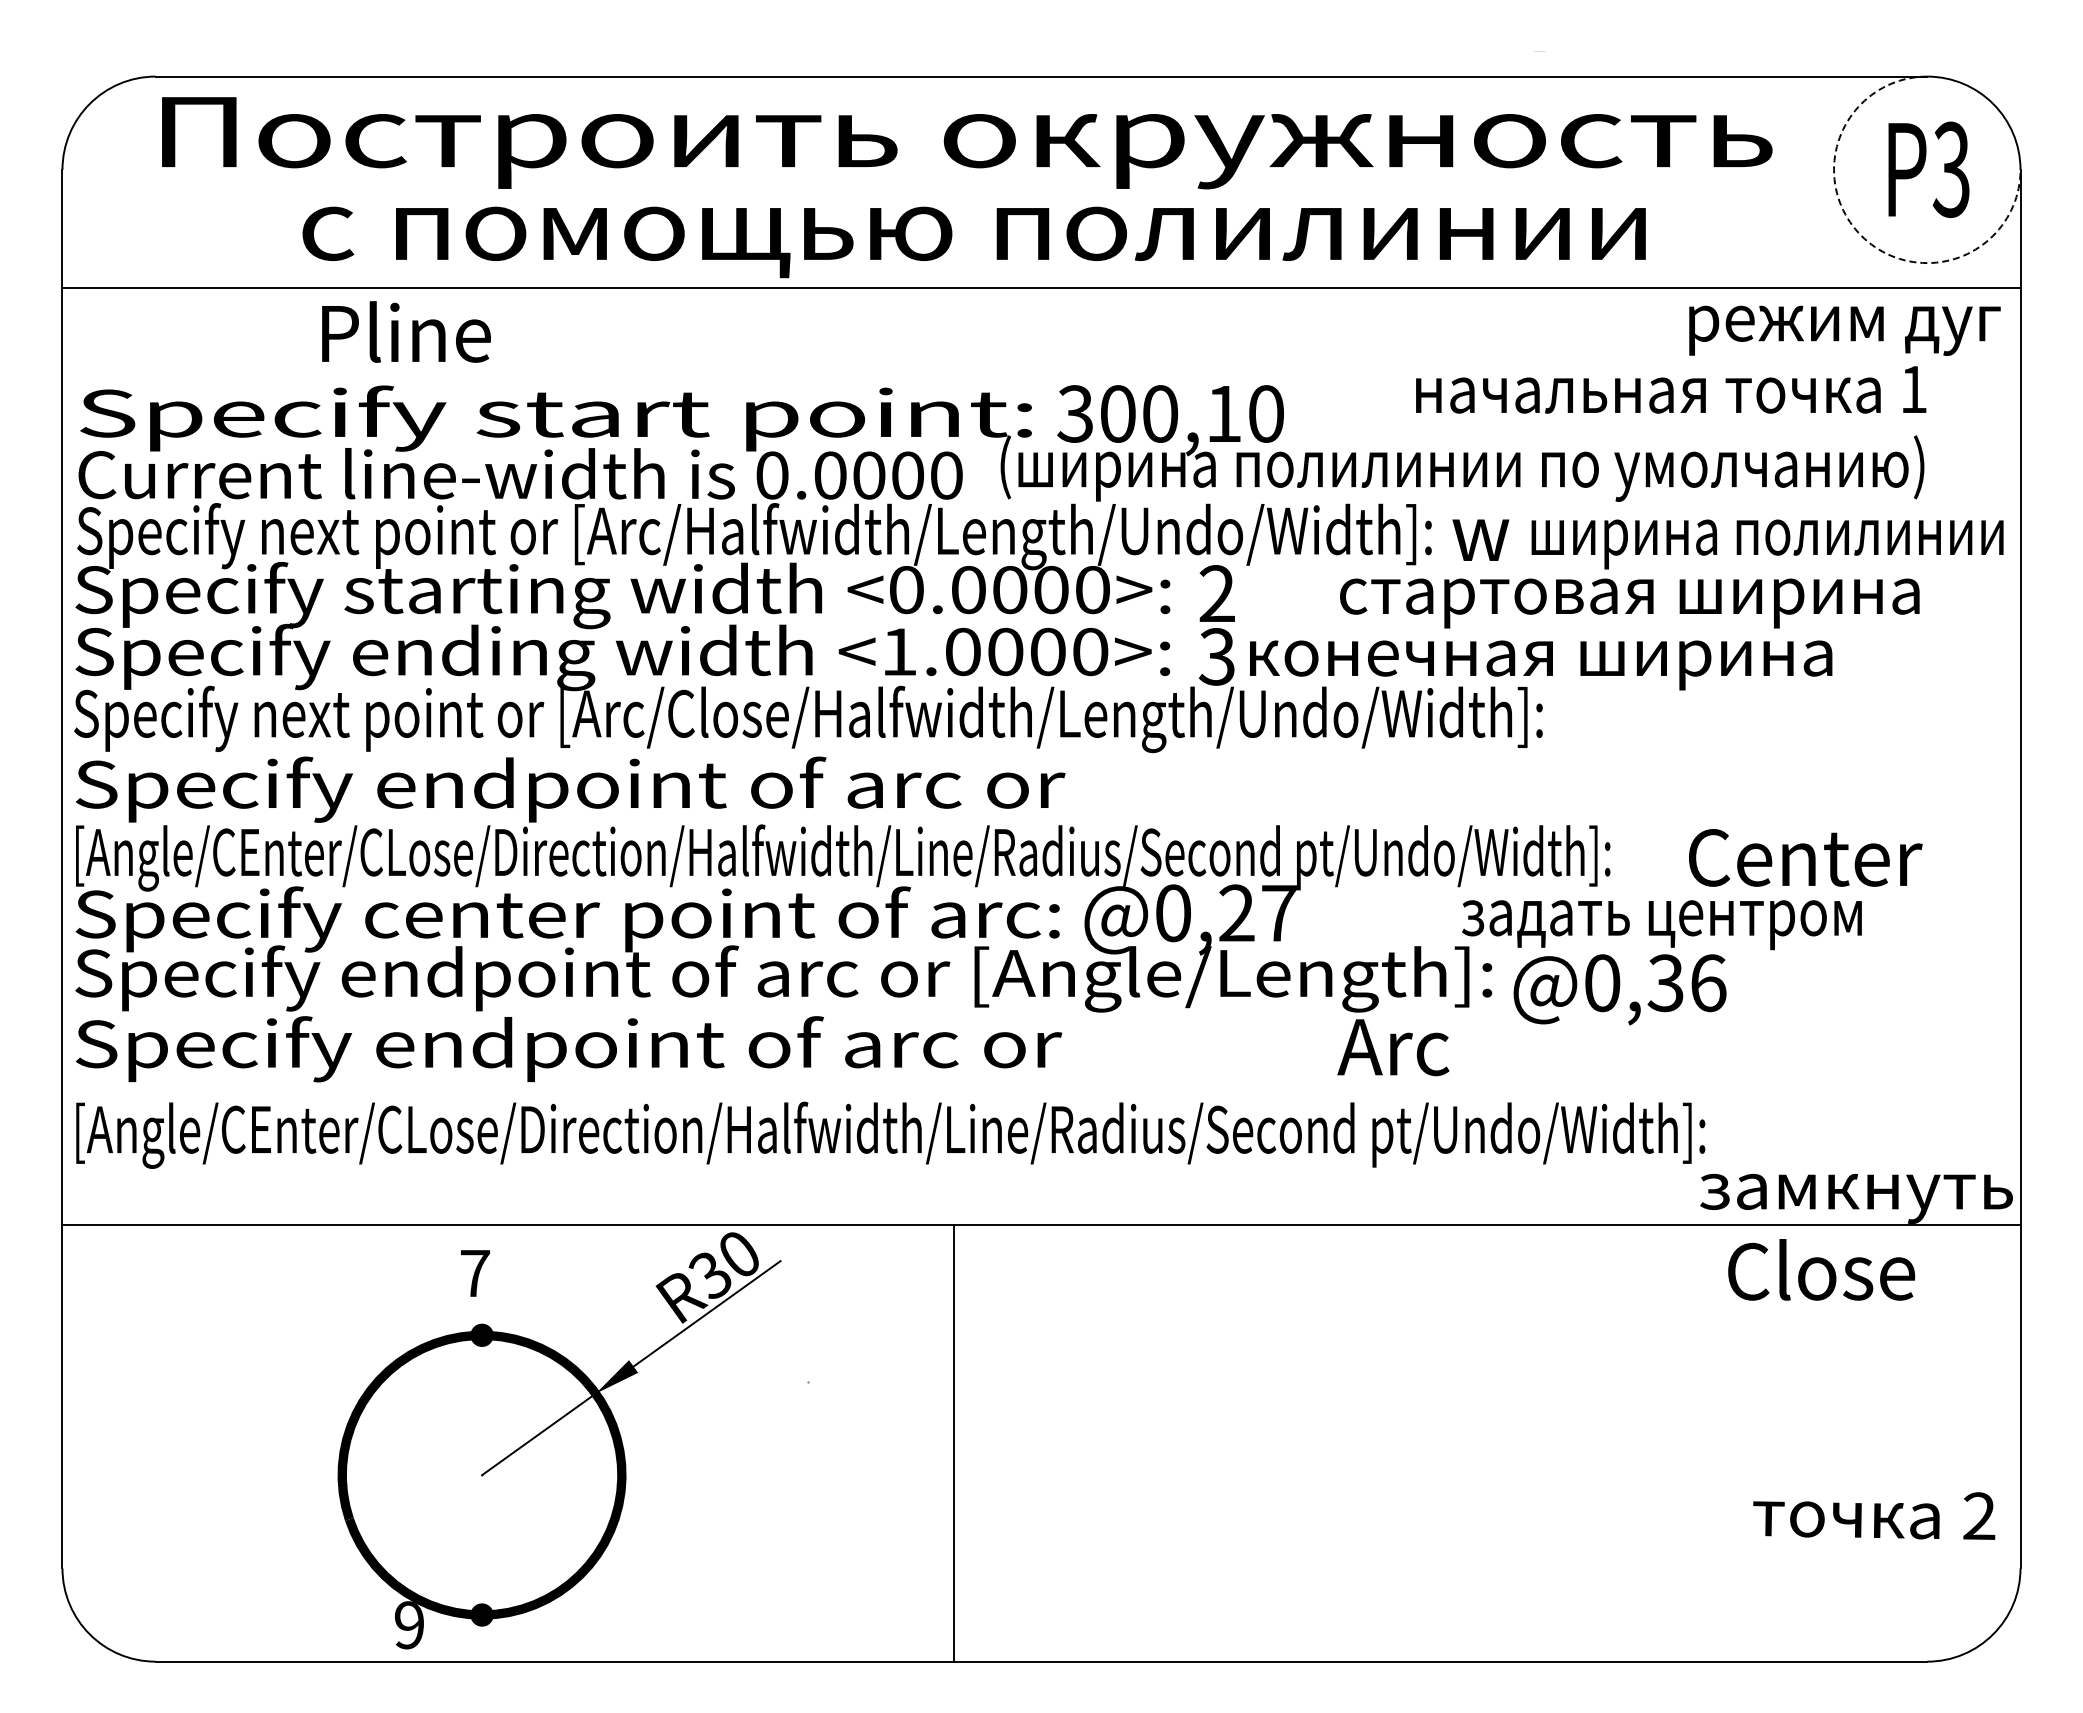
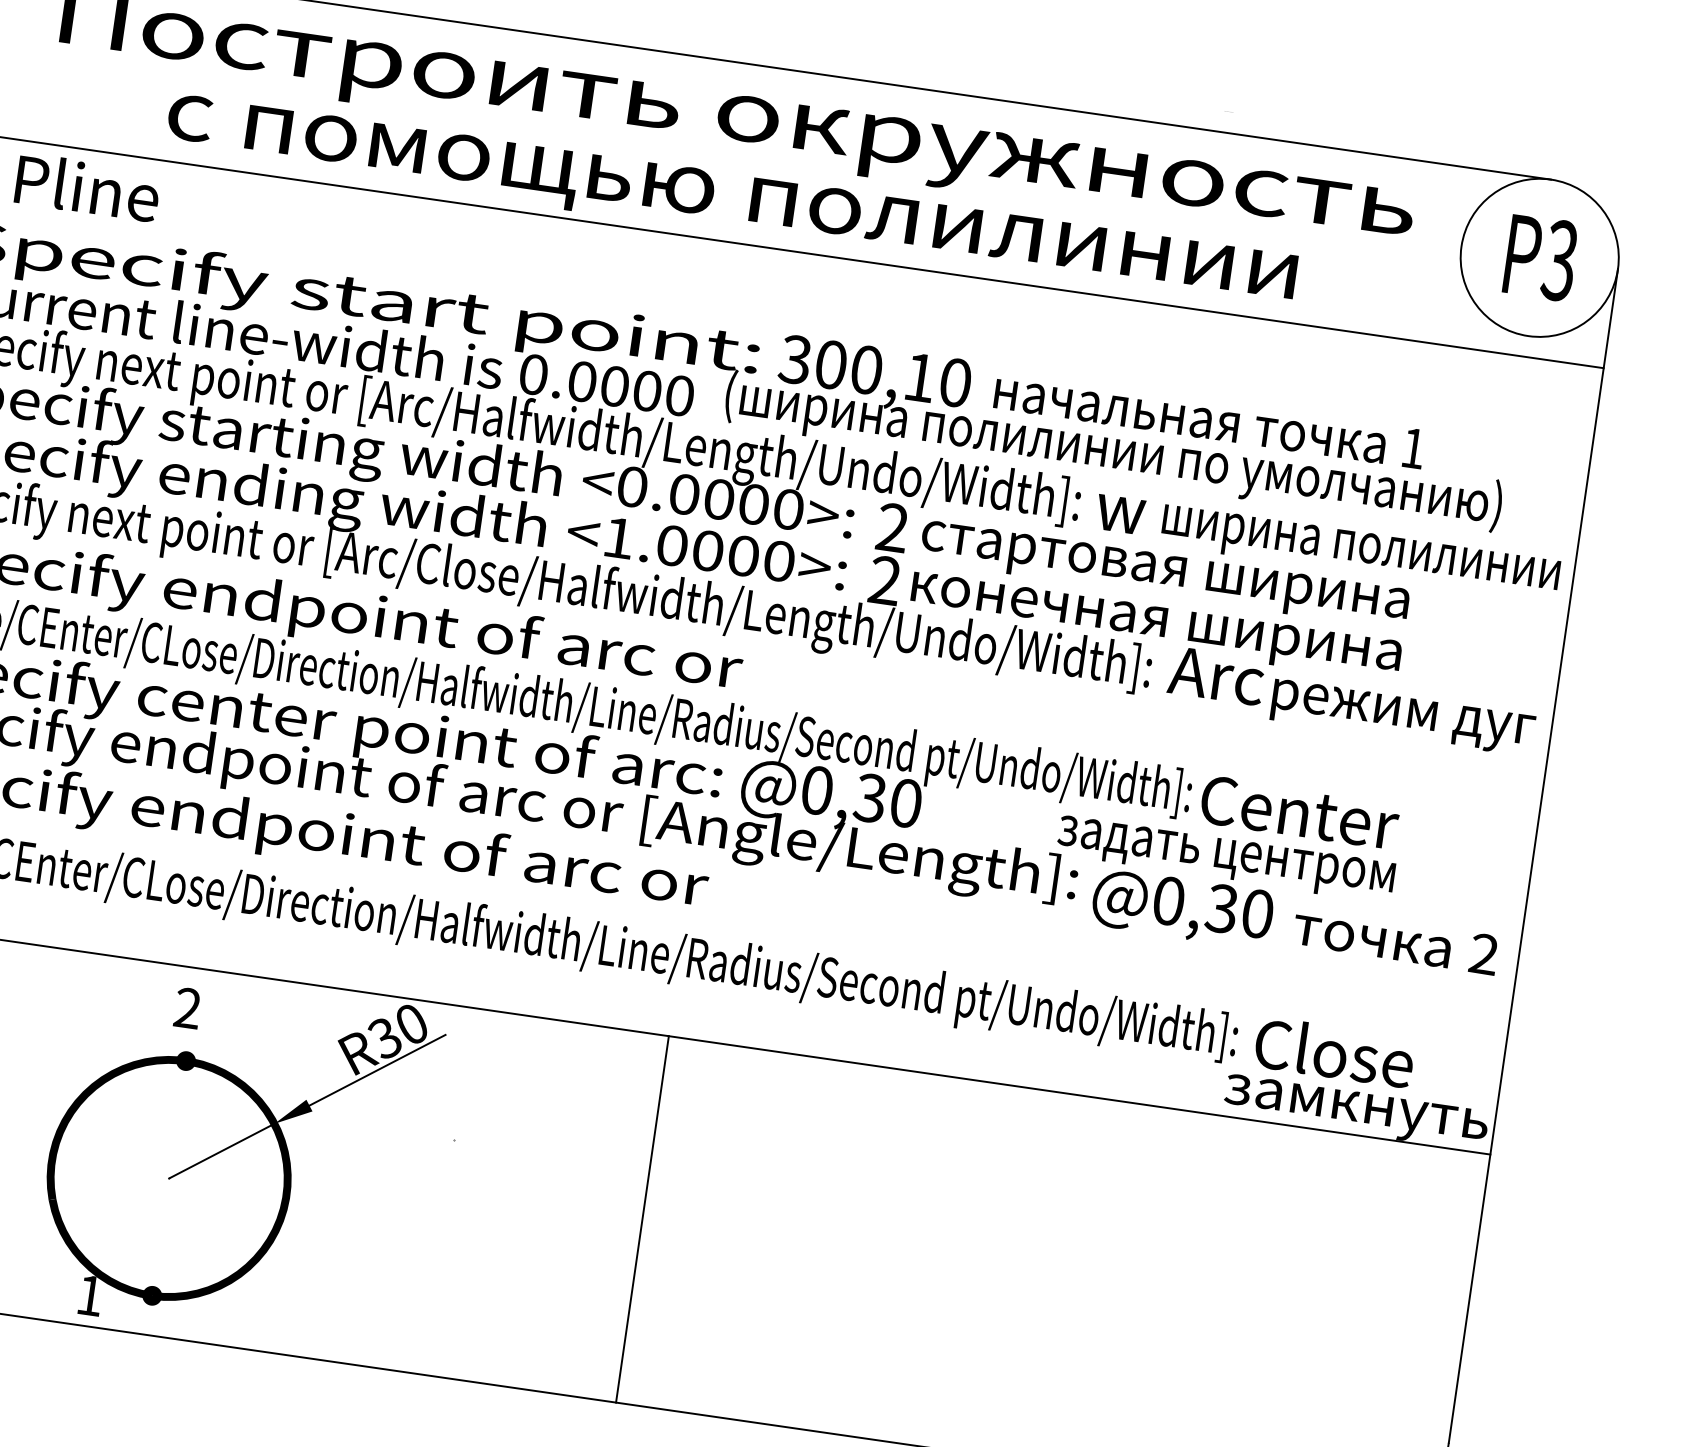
arc: (1861, 235) -> (1476, 305), dashed -> solid
text: (1844, 330) -> (1402, 717), moved
text: (406, 331) -> (87, 187), moved
text: (1671, 389) -> (1210, 419), moved
text: (1629, 603) -> (1164, 575), moved
text: (1216, 656) -> (884, 580), 3 -> 2
text: (1805, 857) -> (1299, 812), moved
text: (1257, 913) -> (887, 800), @0,27 -> @0,30
text: (1708, 983) -> (1257, 914), @0,36 -> @0,30
text: (1393, 1047) -> (1216, 676), moved
text: (1821, 1269) -> (1334, 1052), moved
text: (475, 1272) -> (188, 1007), 7 -> 2
line: (953, 1443) -> (642, 1219), moved
text: (1874, 1515) -> (1396, 940), moved
text: (408, 1625) -> (89, 1295), 9 -> 1

